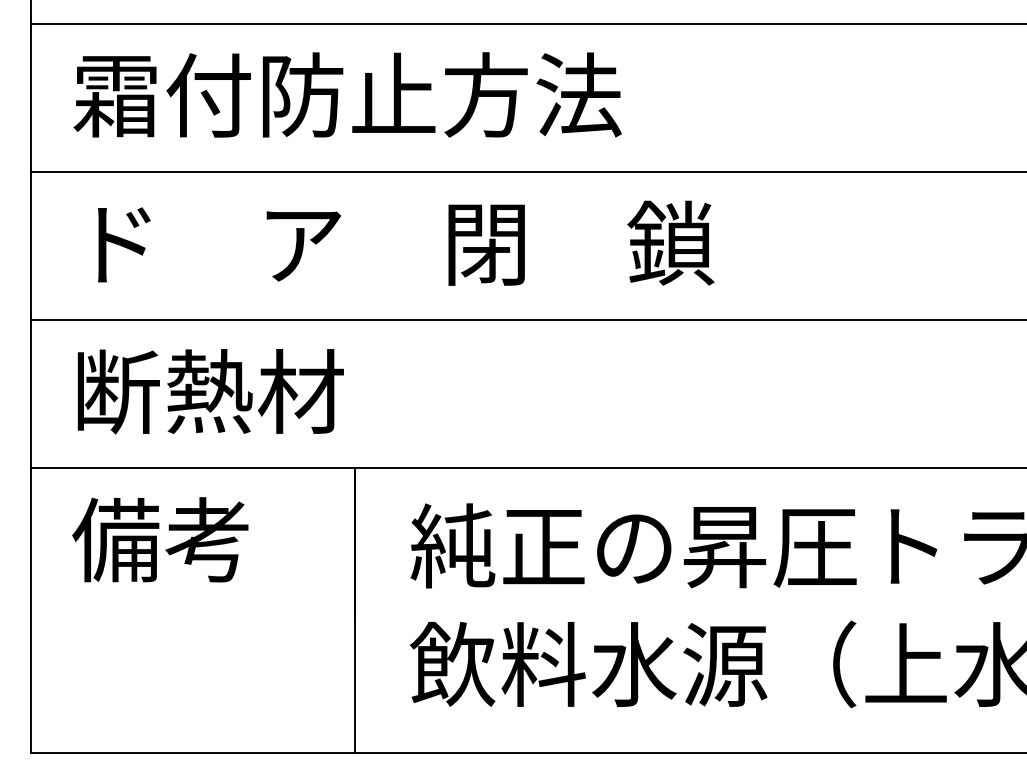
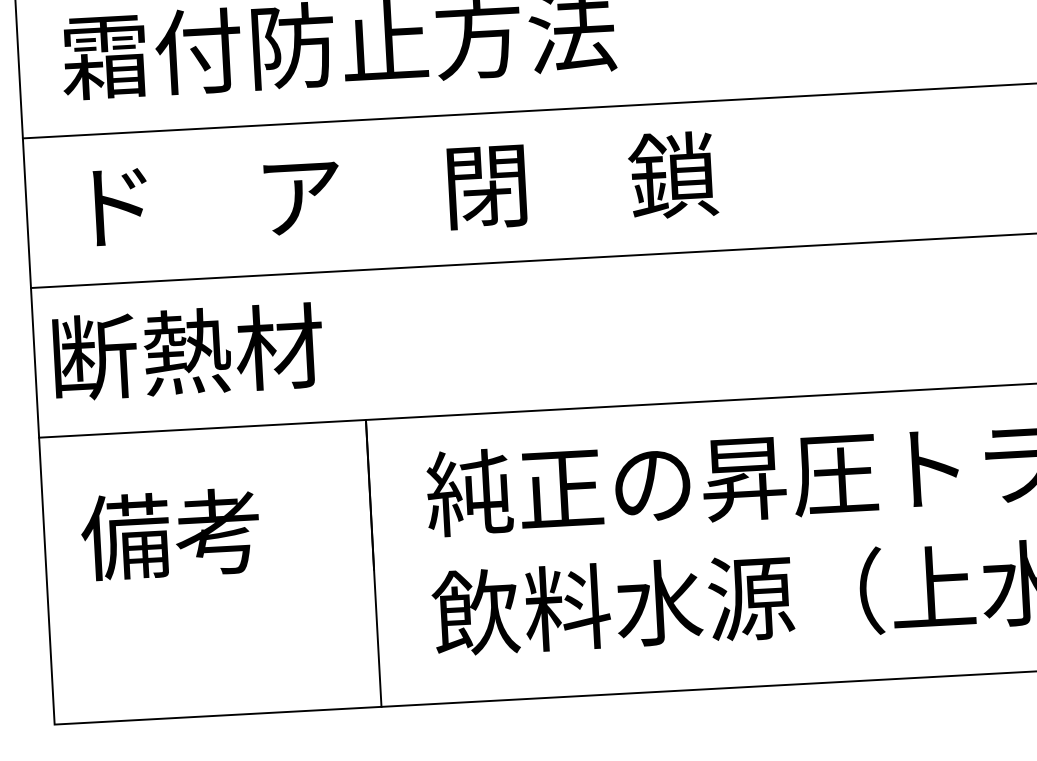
text: (210, 391) -> (188, 351), moved
text: (160, 539) -> (170, 533), moved

